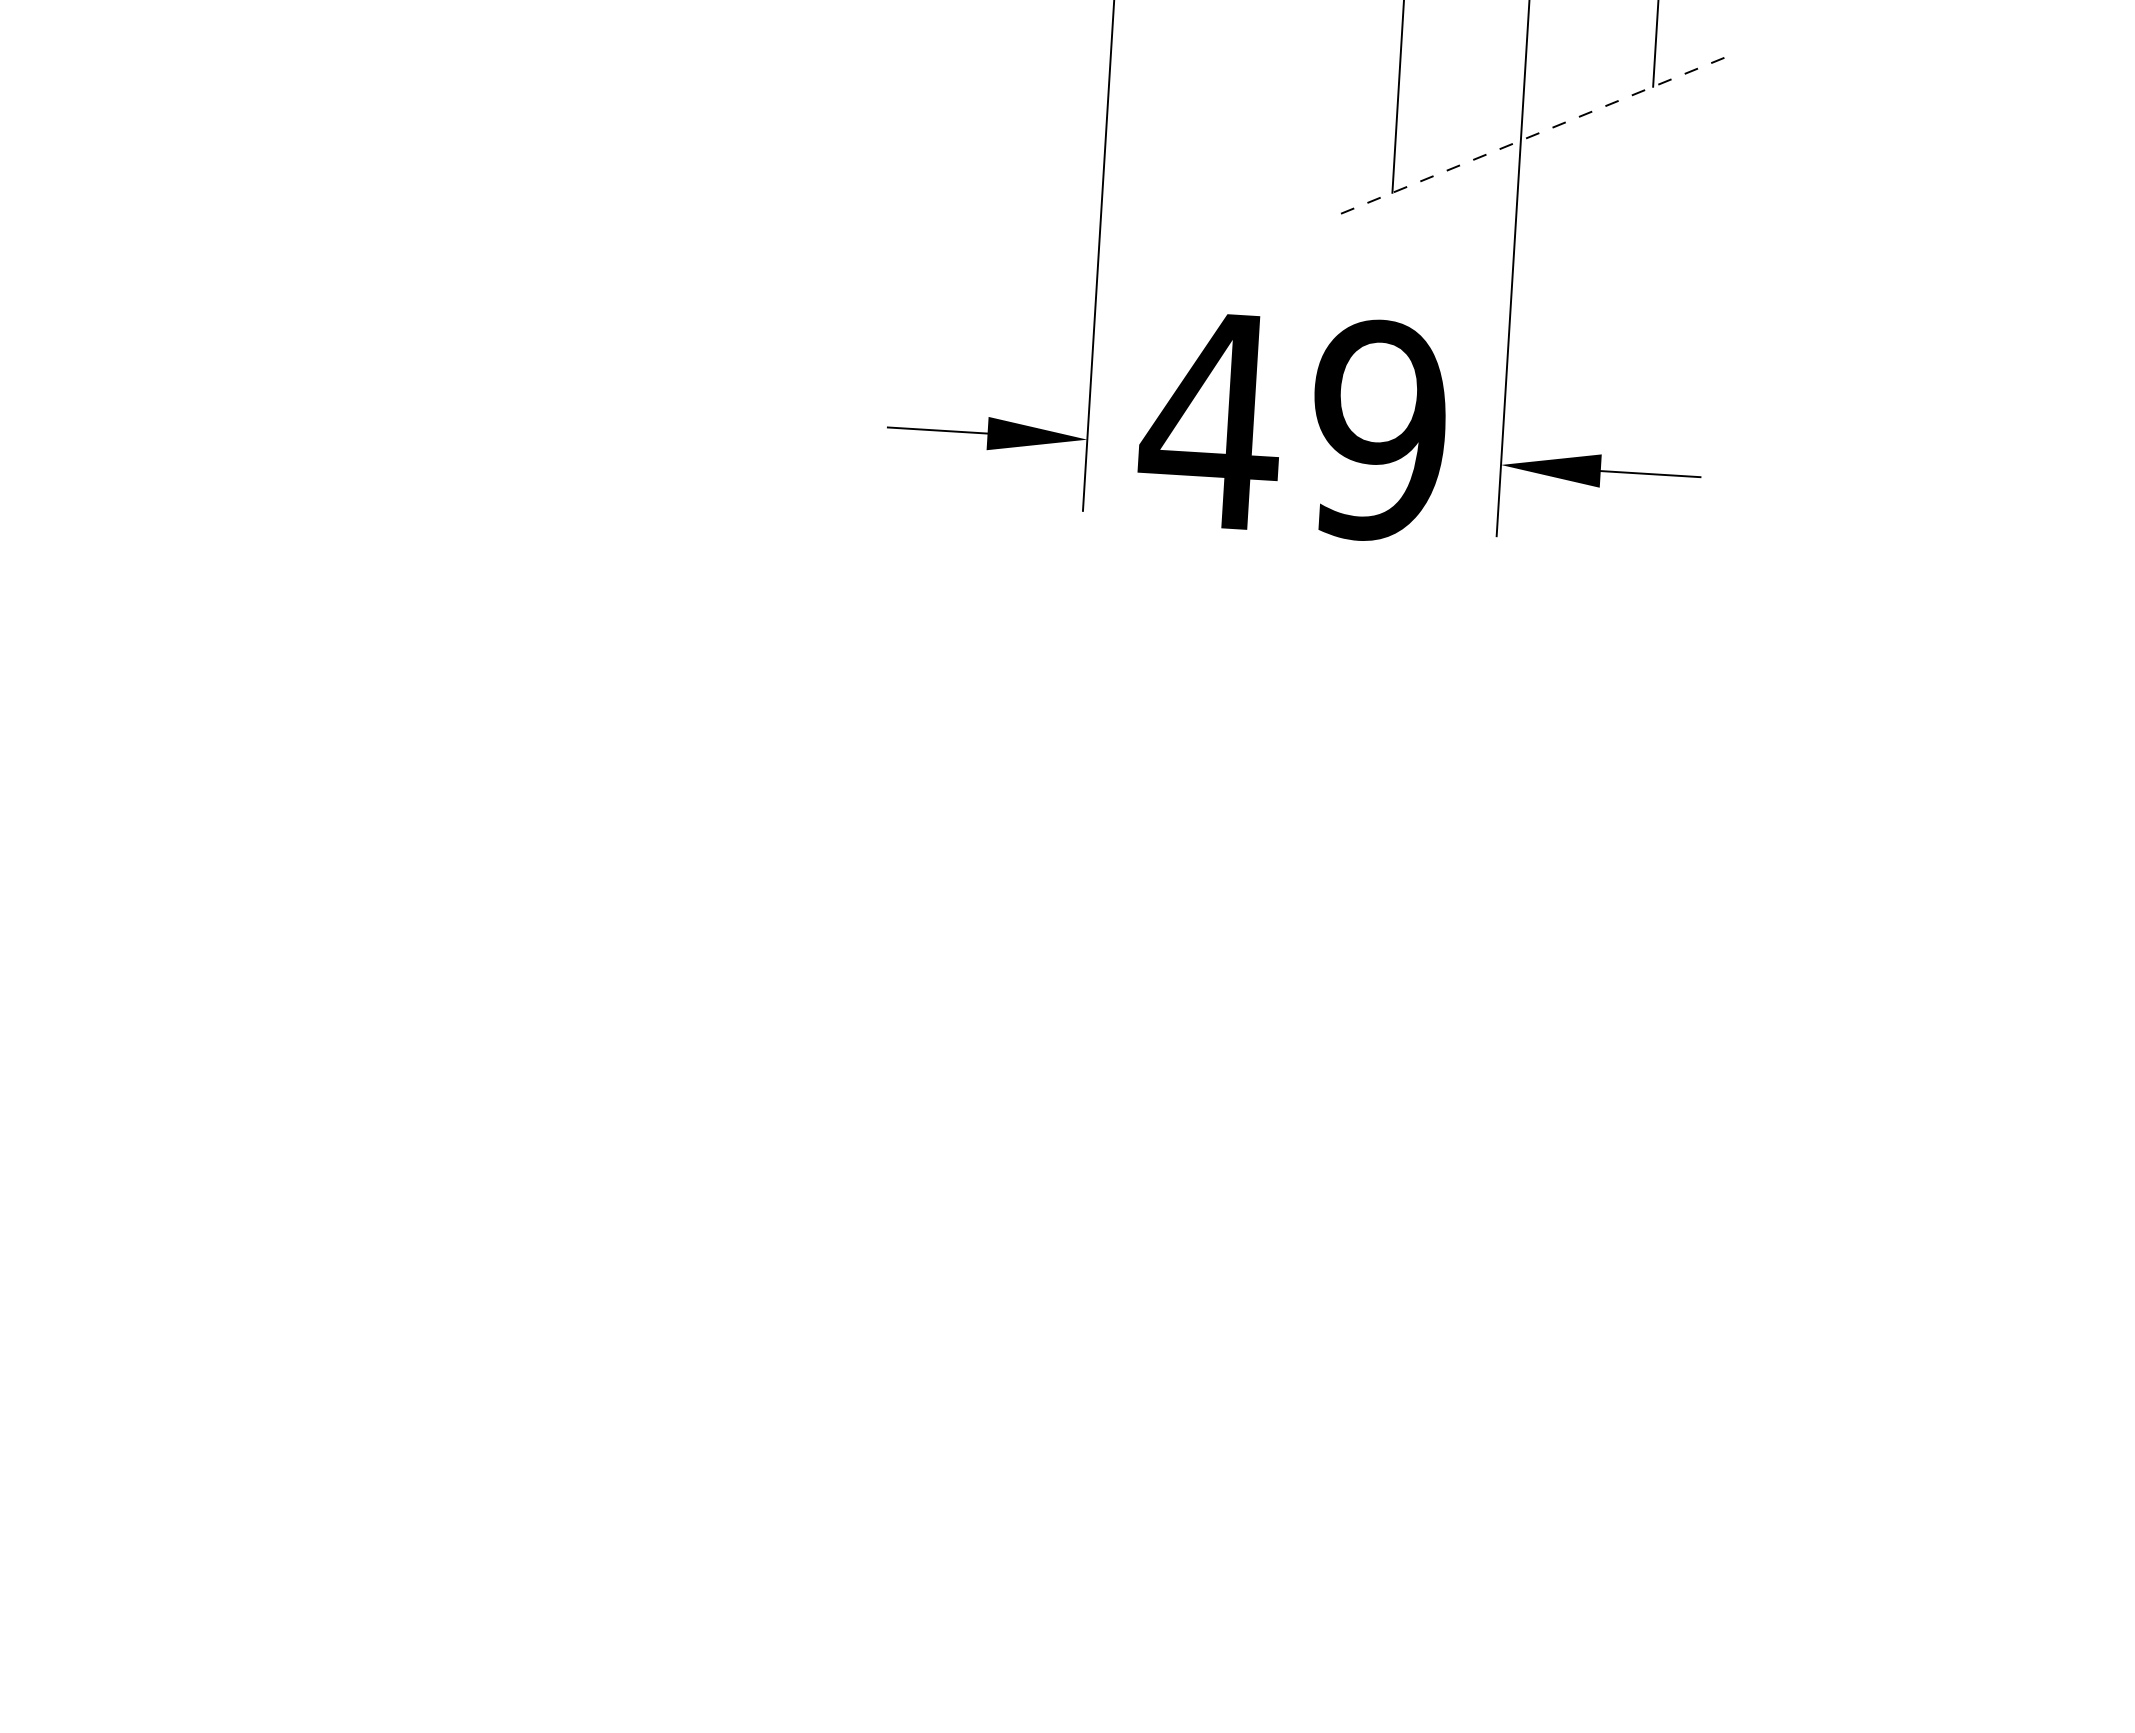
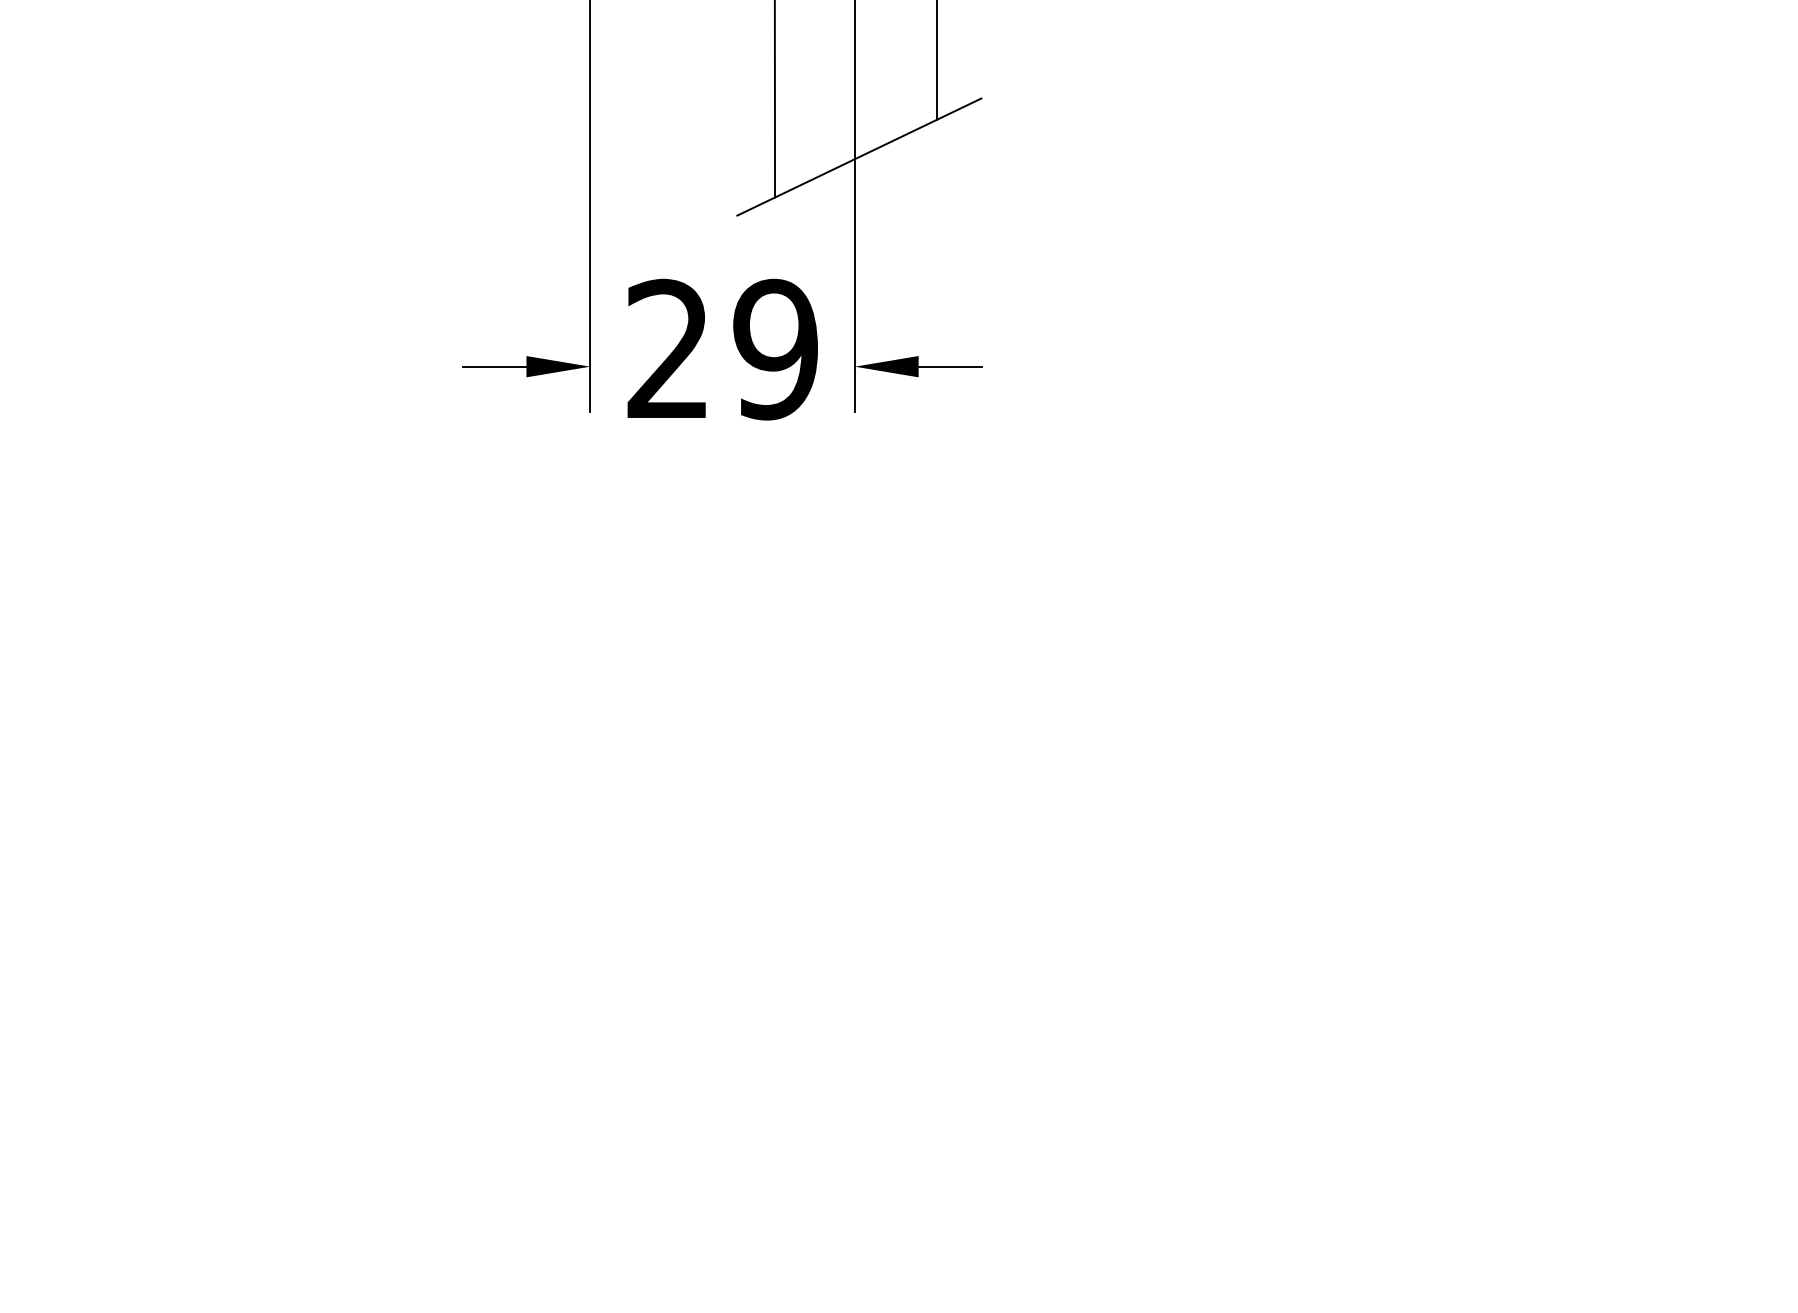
line: (1526, 138) -> (858, 157), dashed -> solid
text: (1211, 417) -> (668, 347), 49 -> 29

